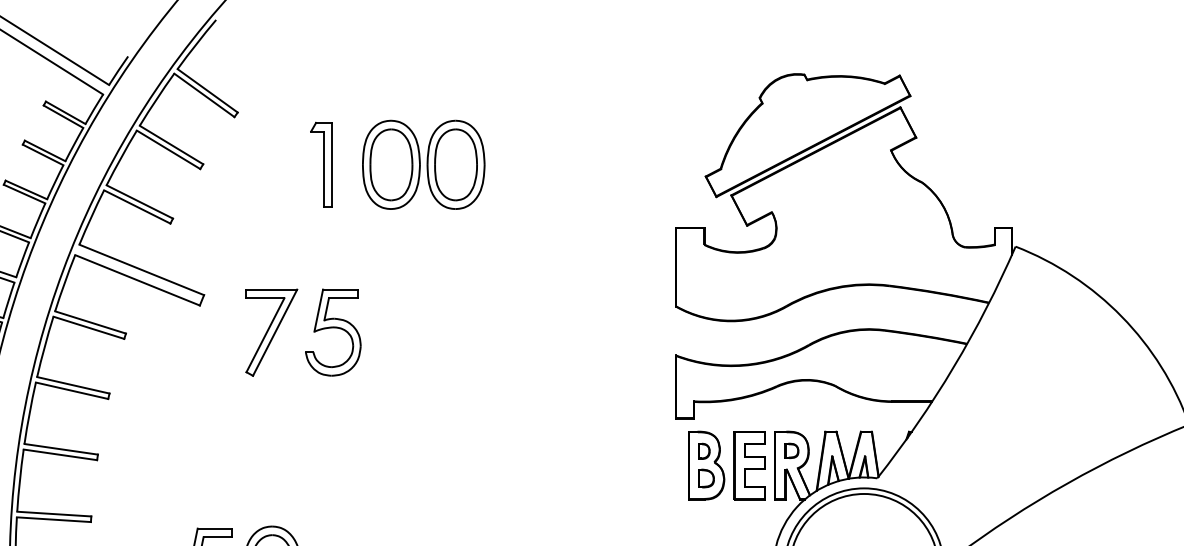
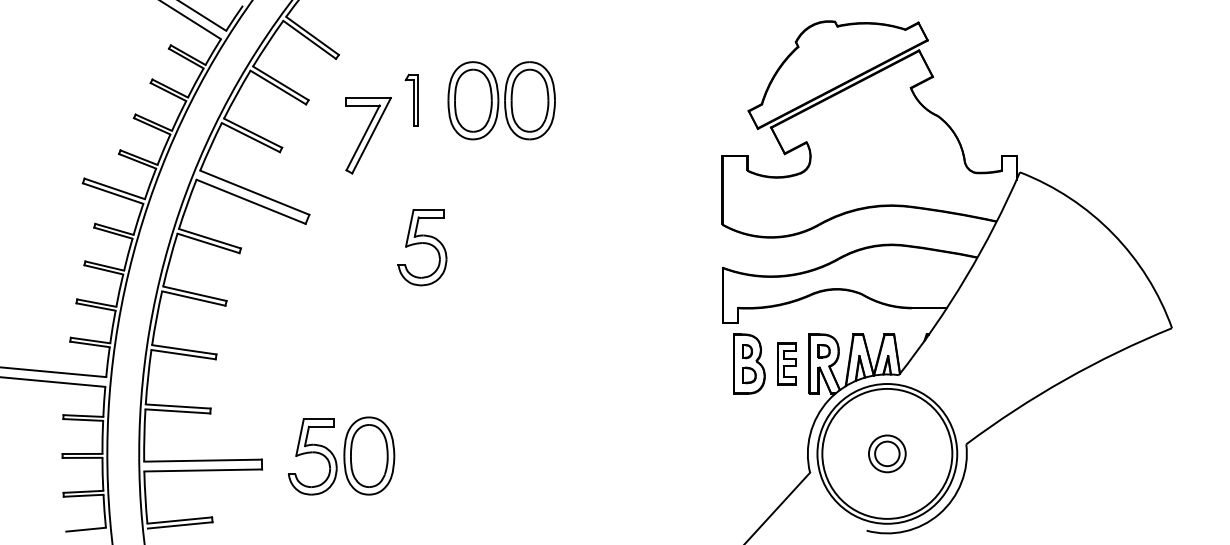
part: (320, 164) -> (411, 100), size x0.7
part: (271, 332) -> (368, 135), moved
part: (748, 464) -> (786, 363), size x0.7

